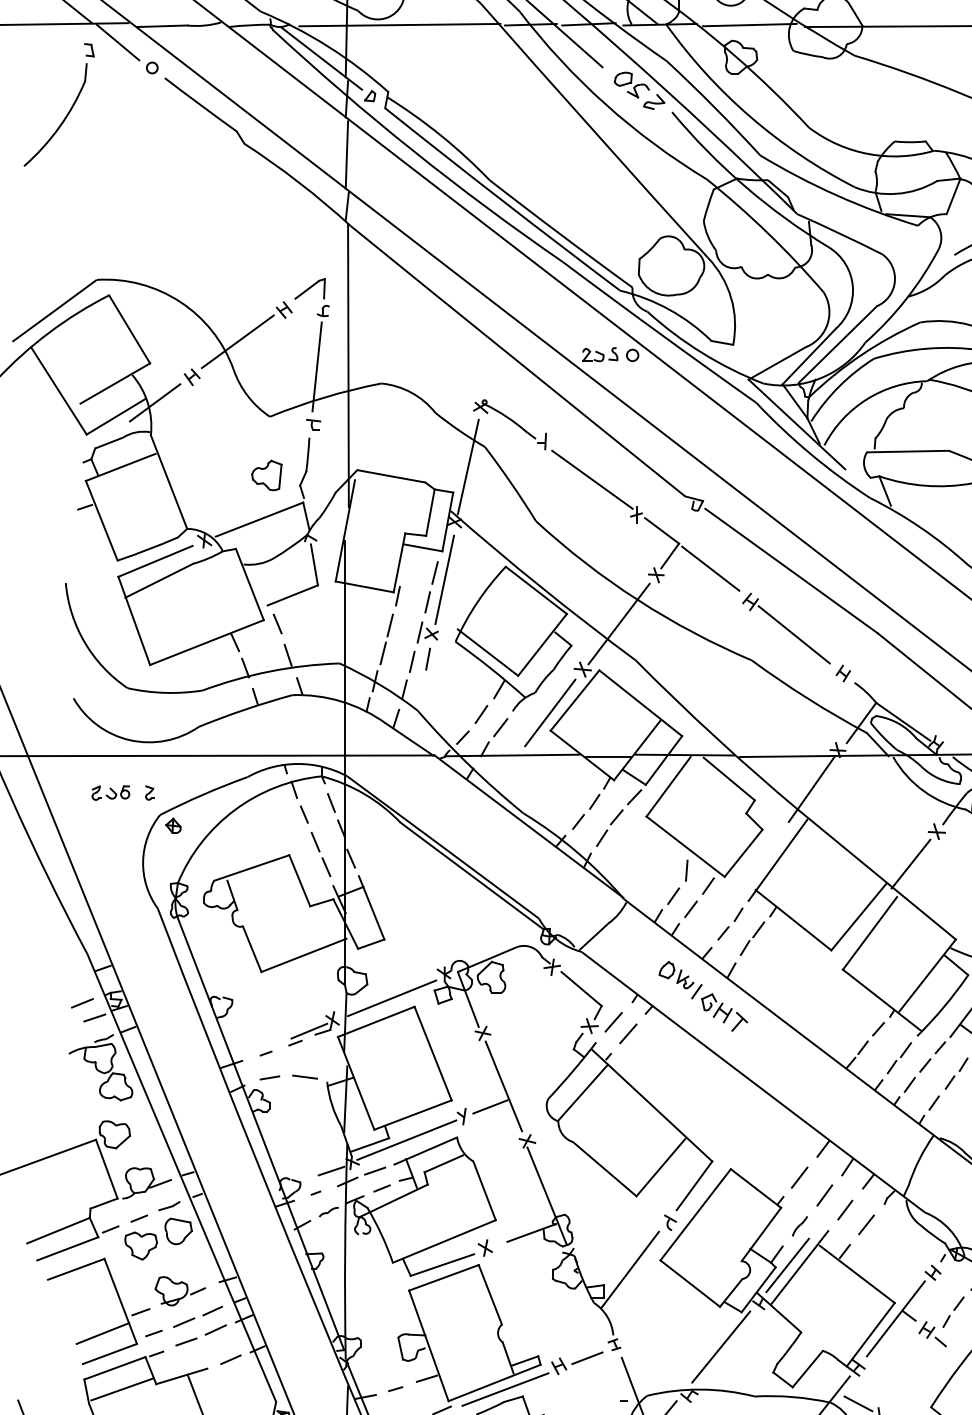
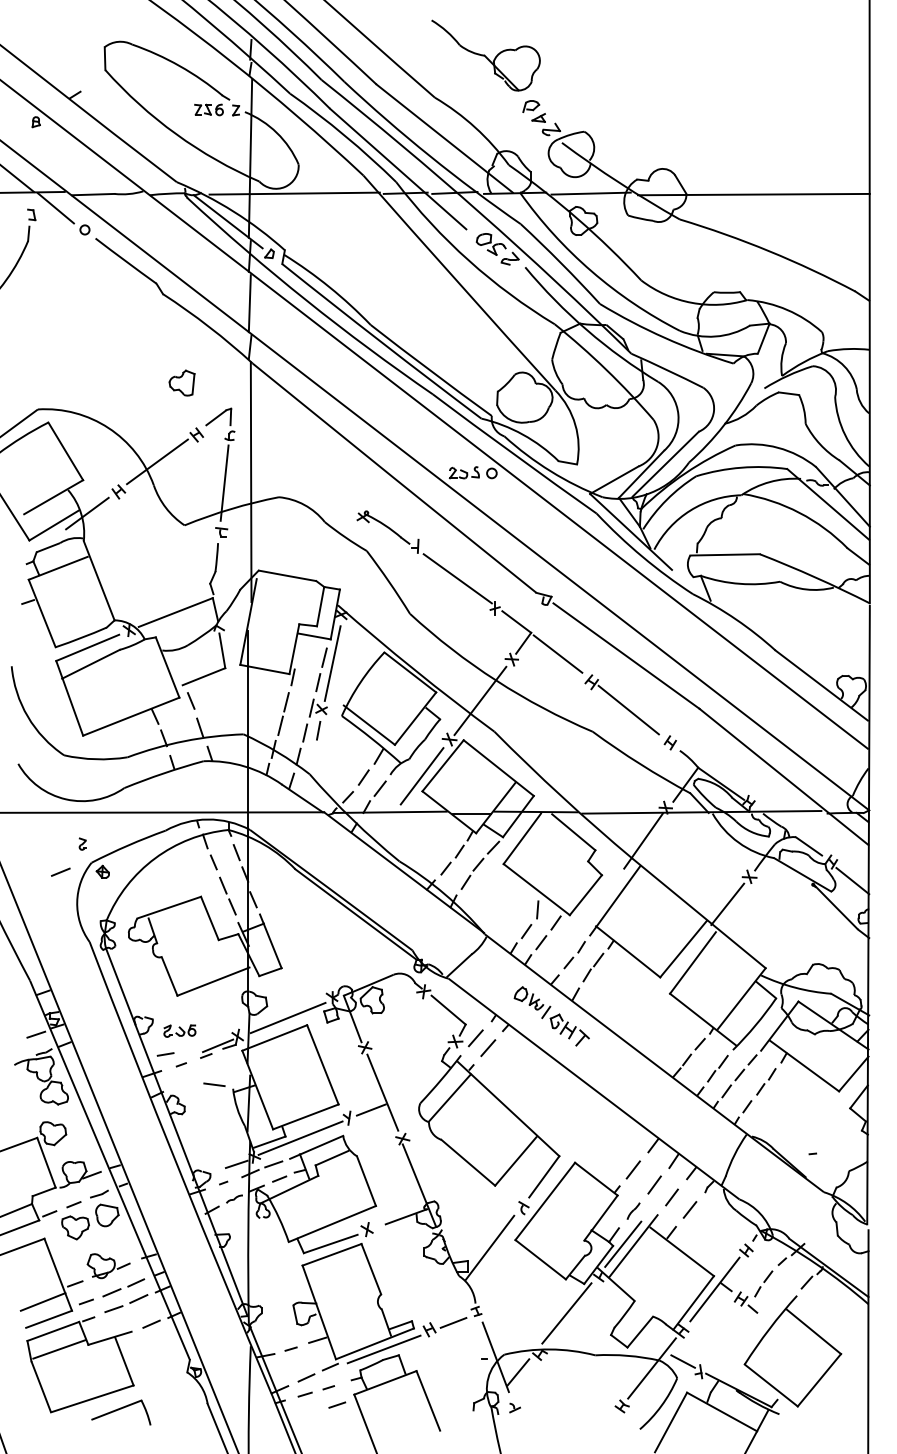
line: (468, 466) -> (352, 567), removed
part: (266, 474) -> (181, 382), moved
part: (110, 792) -> (179, 1030), moved
line: (82, 1002) -> (60, 871), moved
line: (269, 1077) -> (165, 1054), moved

